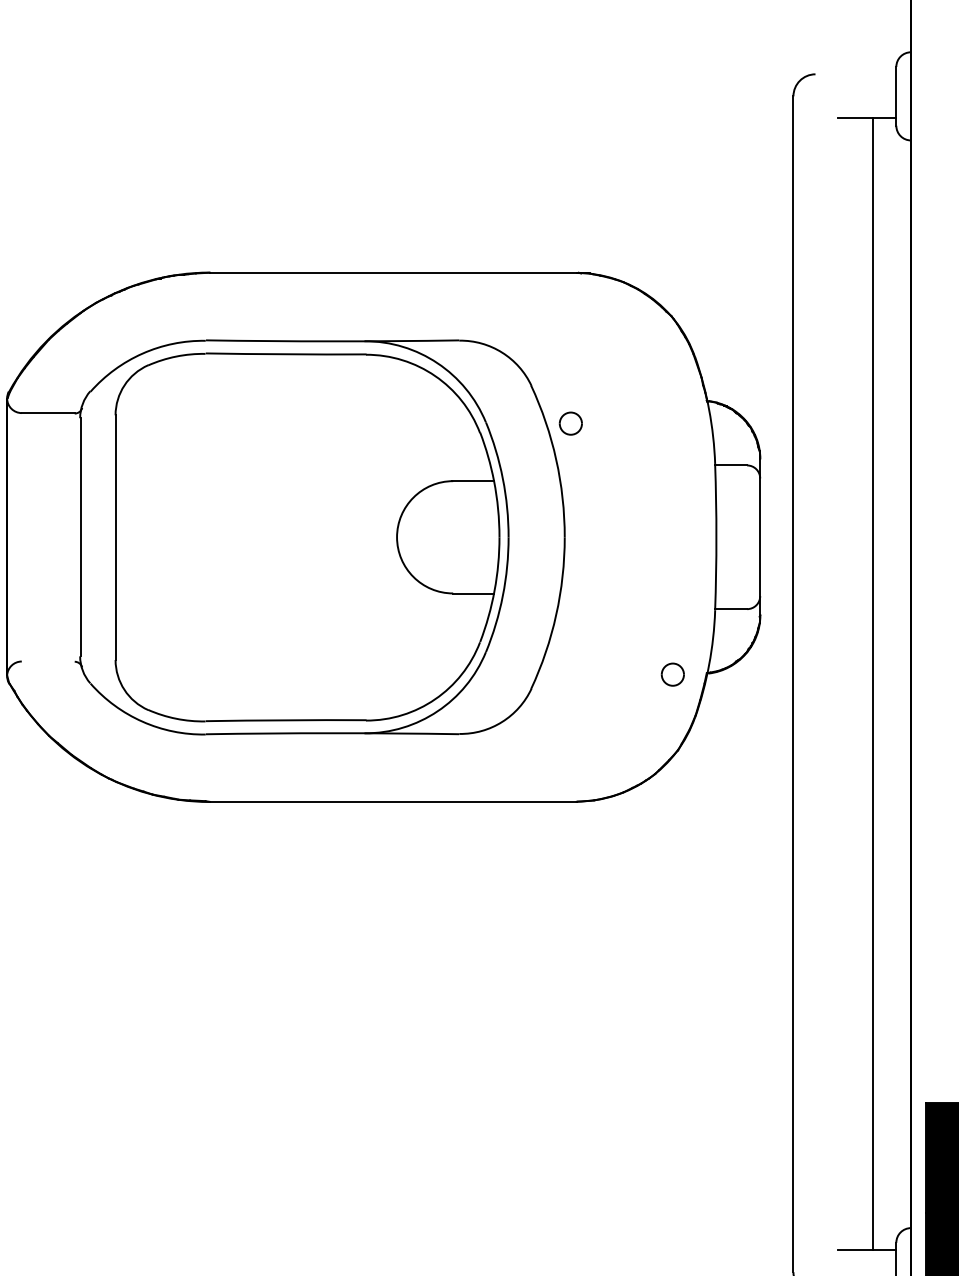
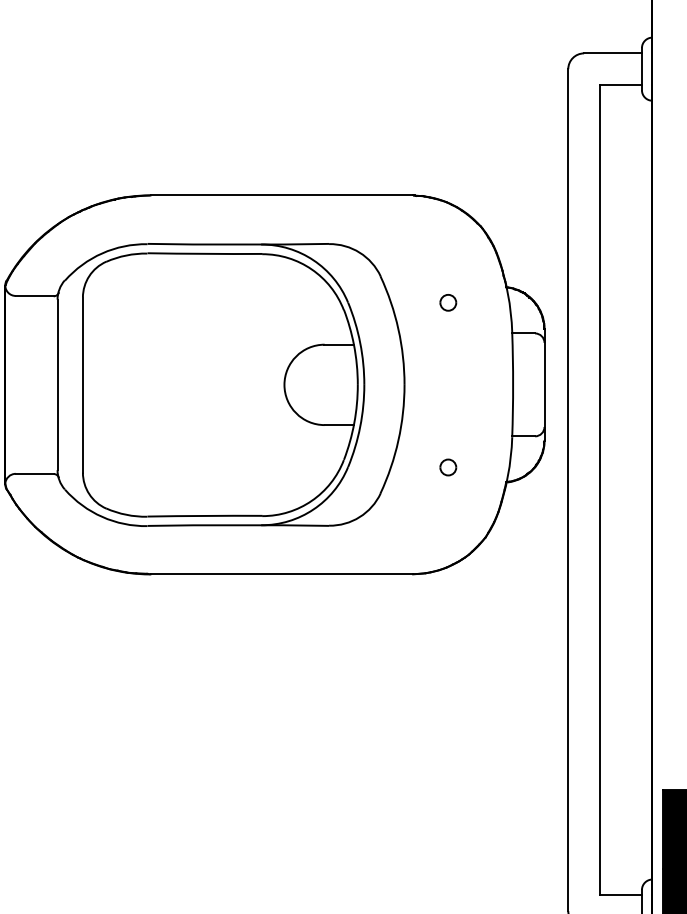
line: (855, 74) -> (612, 53), added
part: (570, 423) -> (448, 302), moved
line: (47, 661) -> (34, 473), added
part: (672, 674) -> (448, 467), moved
line: (872, 684) -> (599, 490), moved

